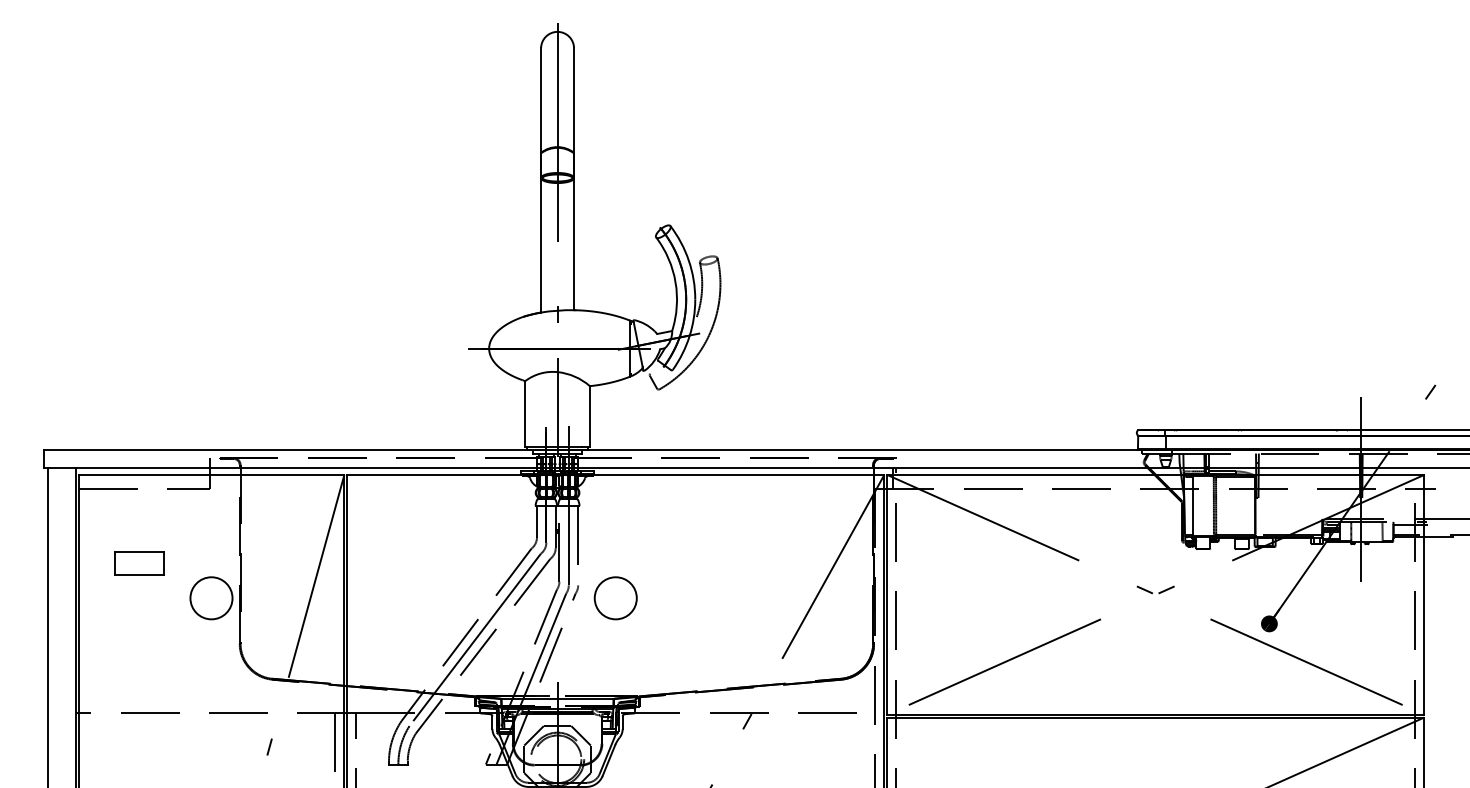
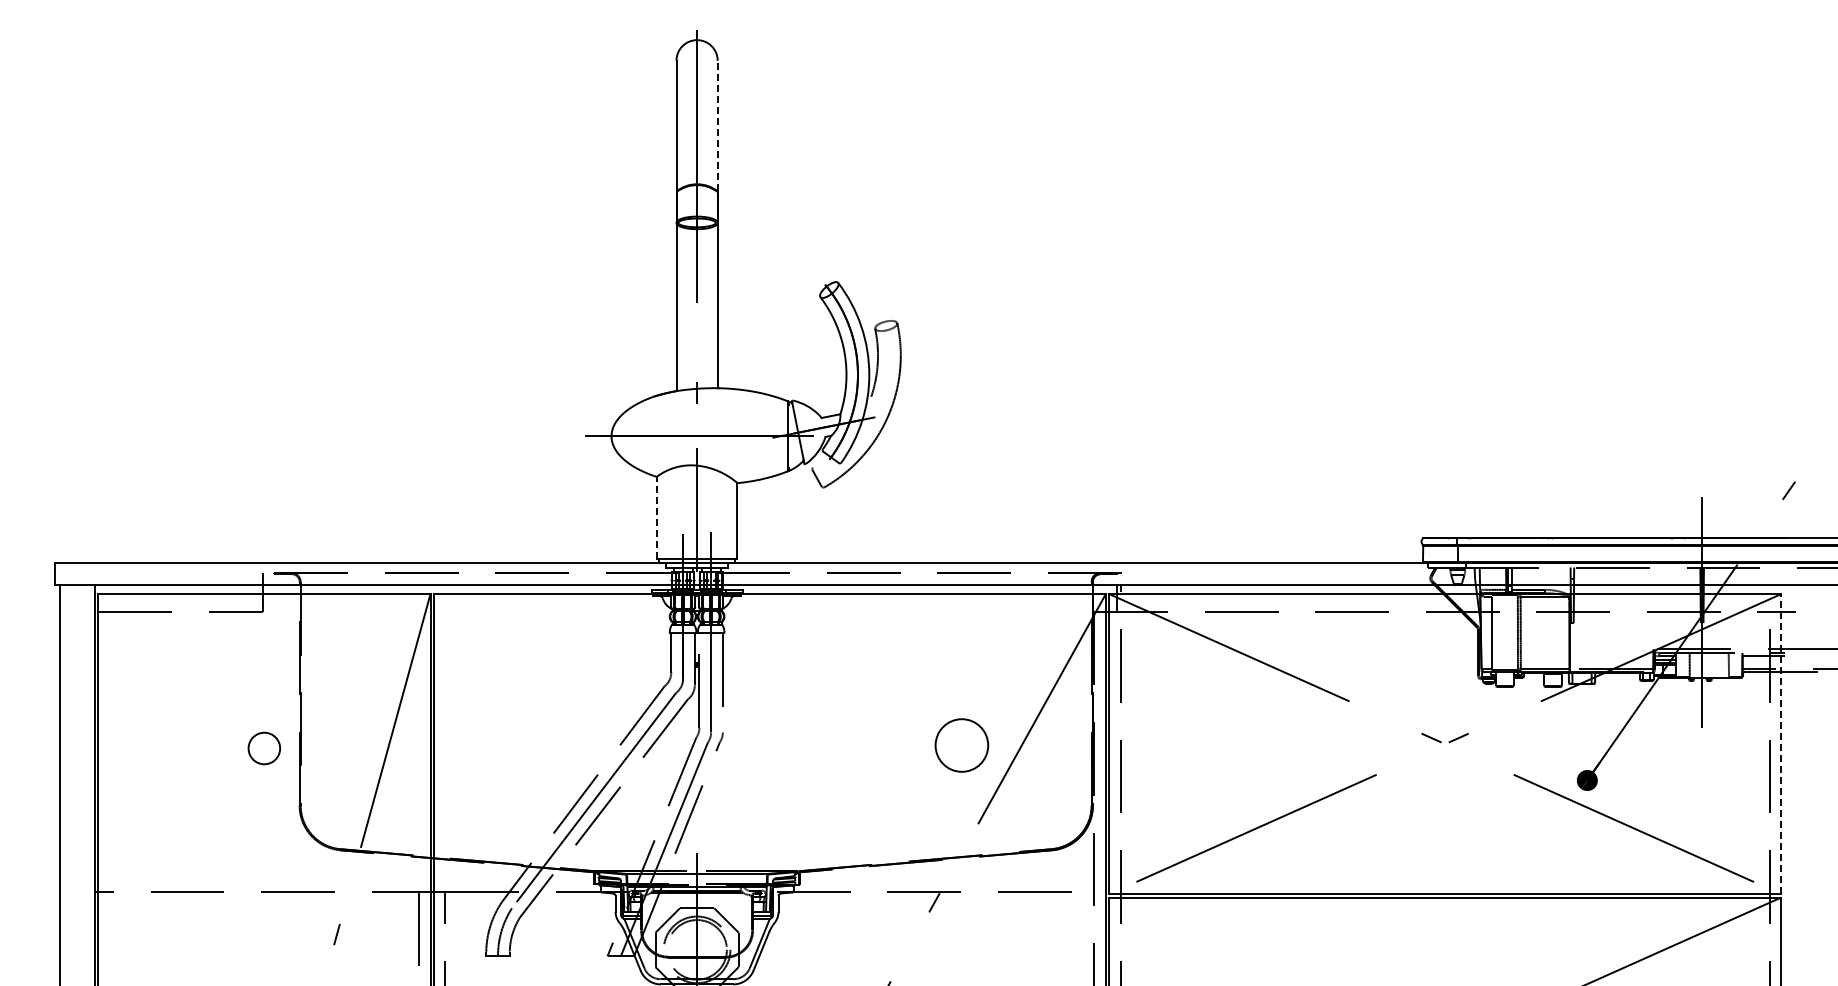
line: (573, 100) -> (717, 125), solid -> dashed
line: (525, 413) -> (656, 517), solid -> dashed
part: (139, 563) -> (174, 704), removed
line: (1424, 595) -> (1781, 744), solid -> dashed
circle: (211, 598) -> (264, 748), size x0.6
circle: (615, 598) -> (961, 745), moved

